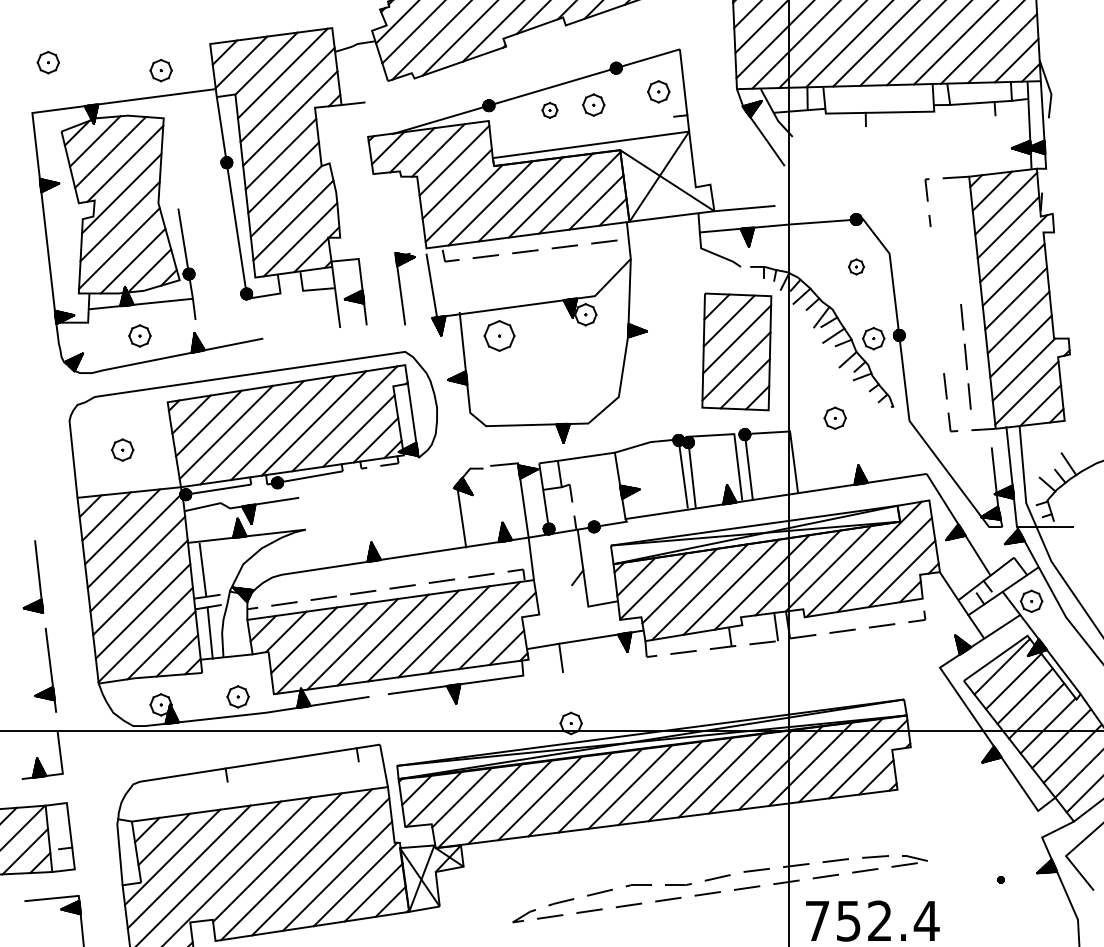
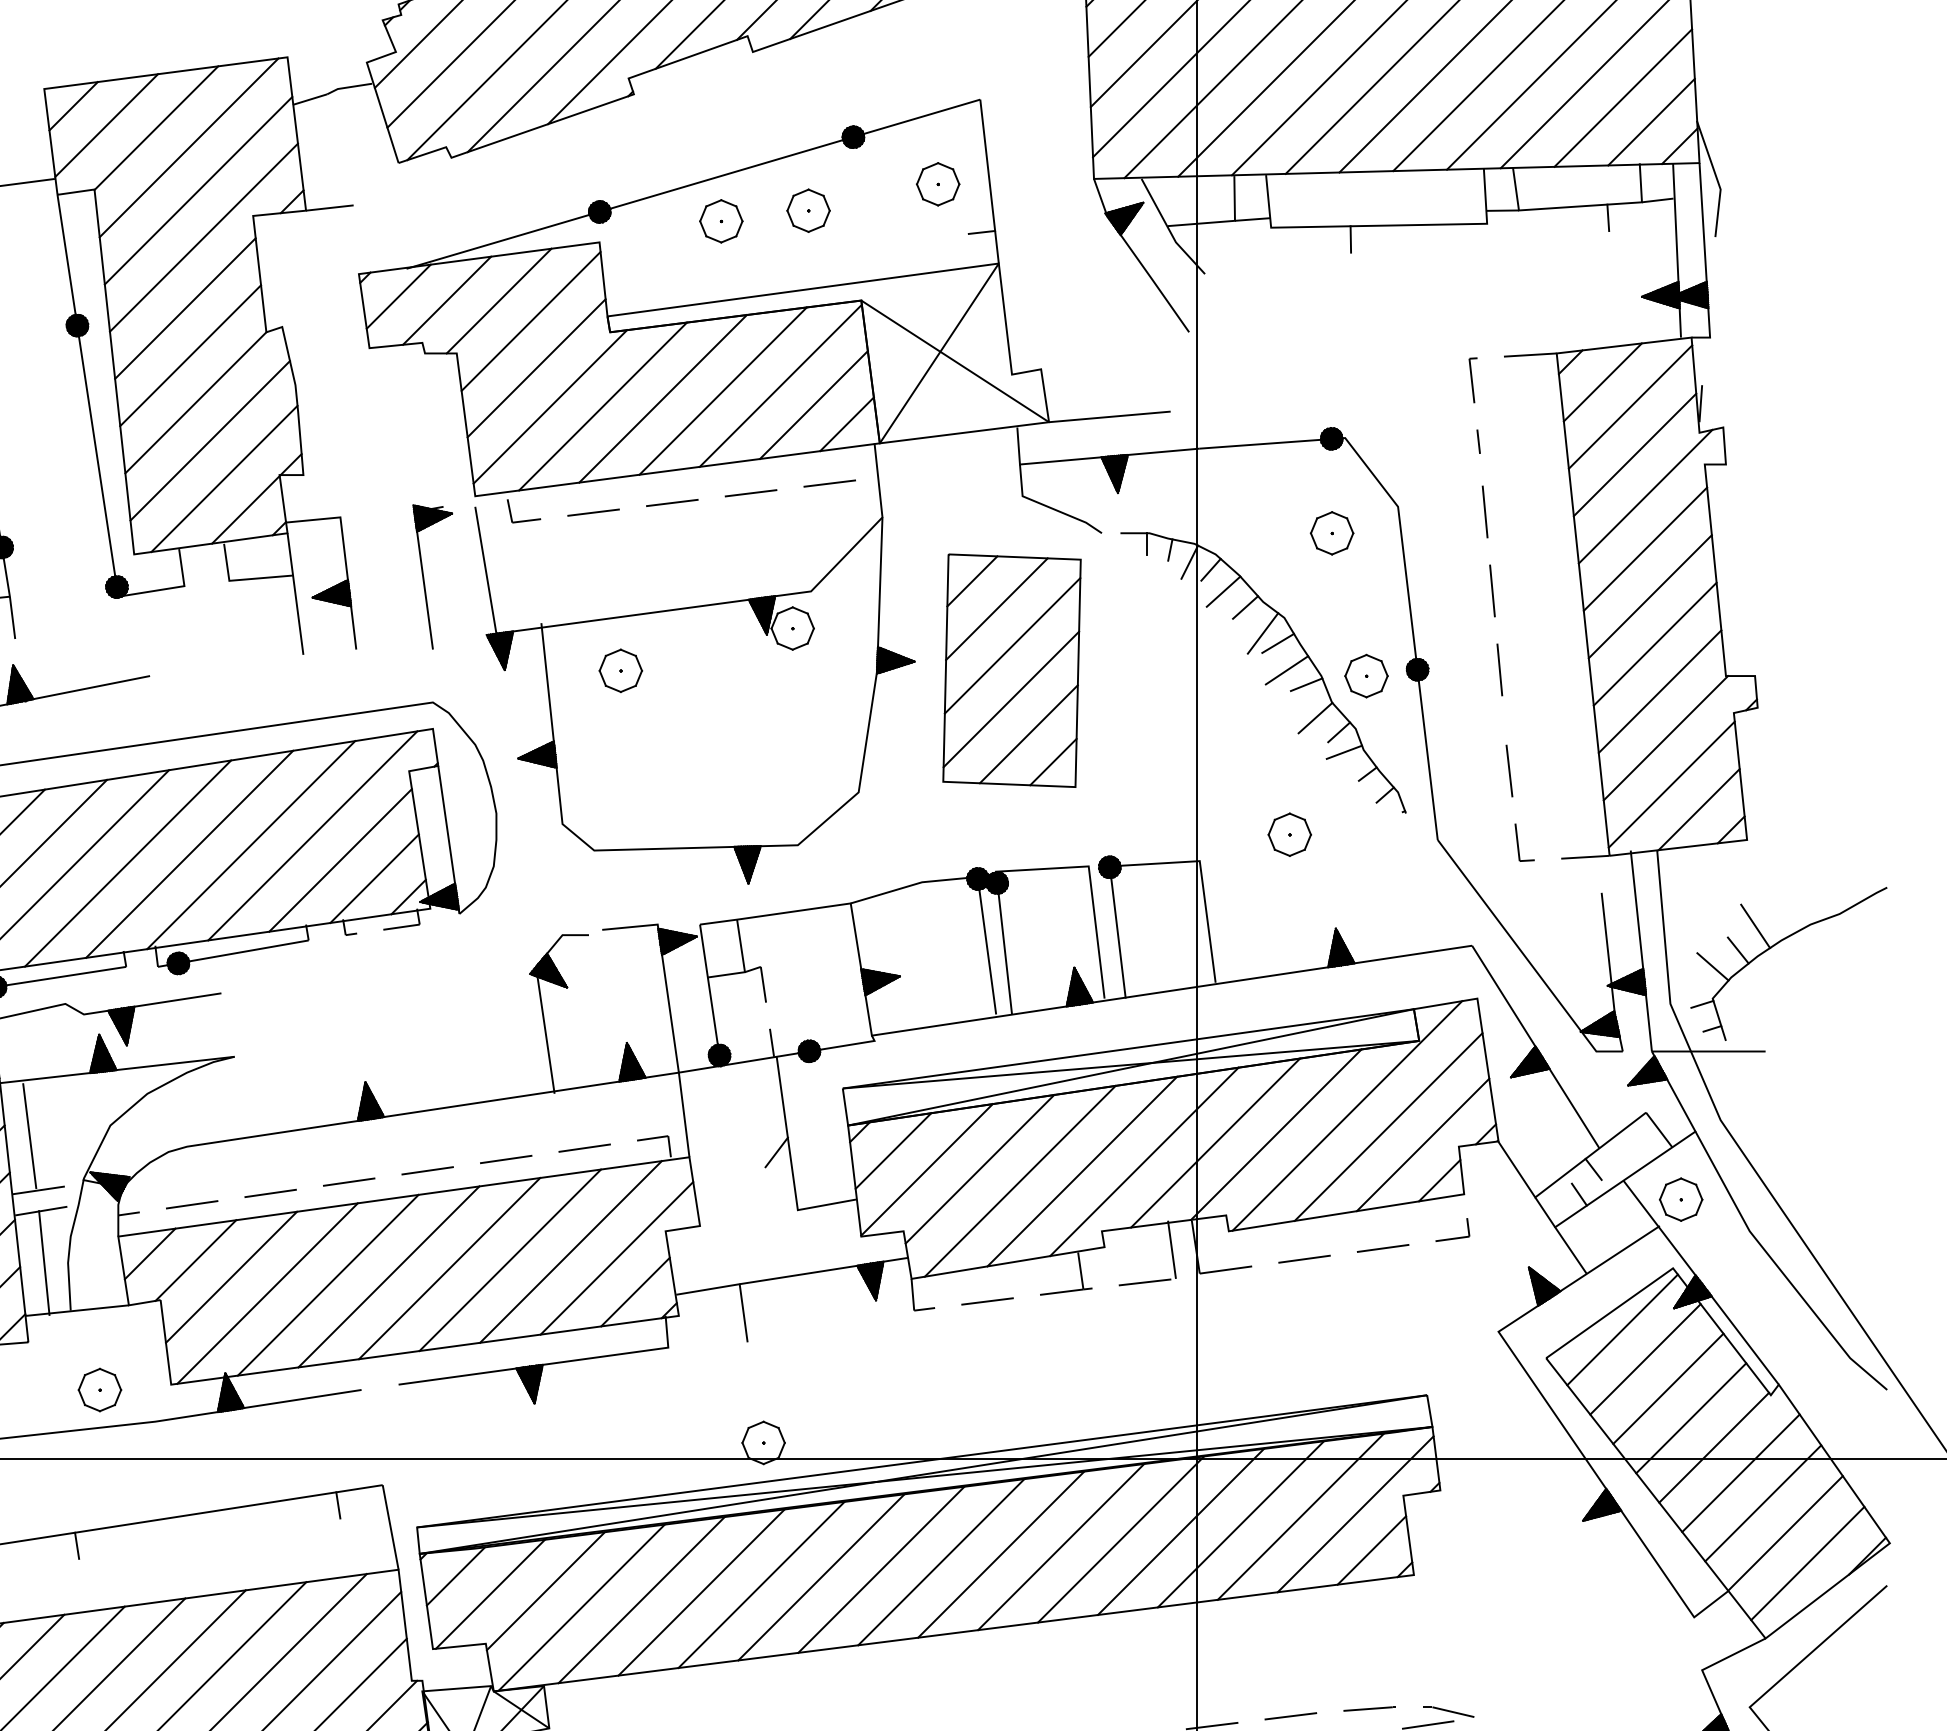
part: (549, 110) -> (720, 221), size x1.43
part: (856, 266) -> (1332, 532), size x1.43
part: (499, 335) -> (620, 669), size x0.71
part: (736, 351) -> (1011, 669), moved
line: (965, 356) -> (1491, 590), moved

